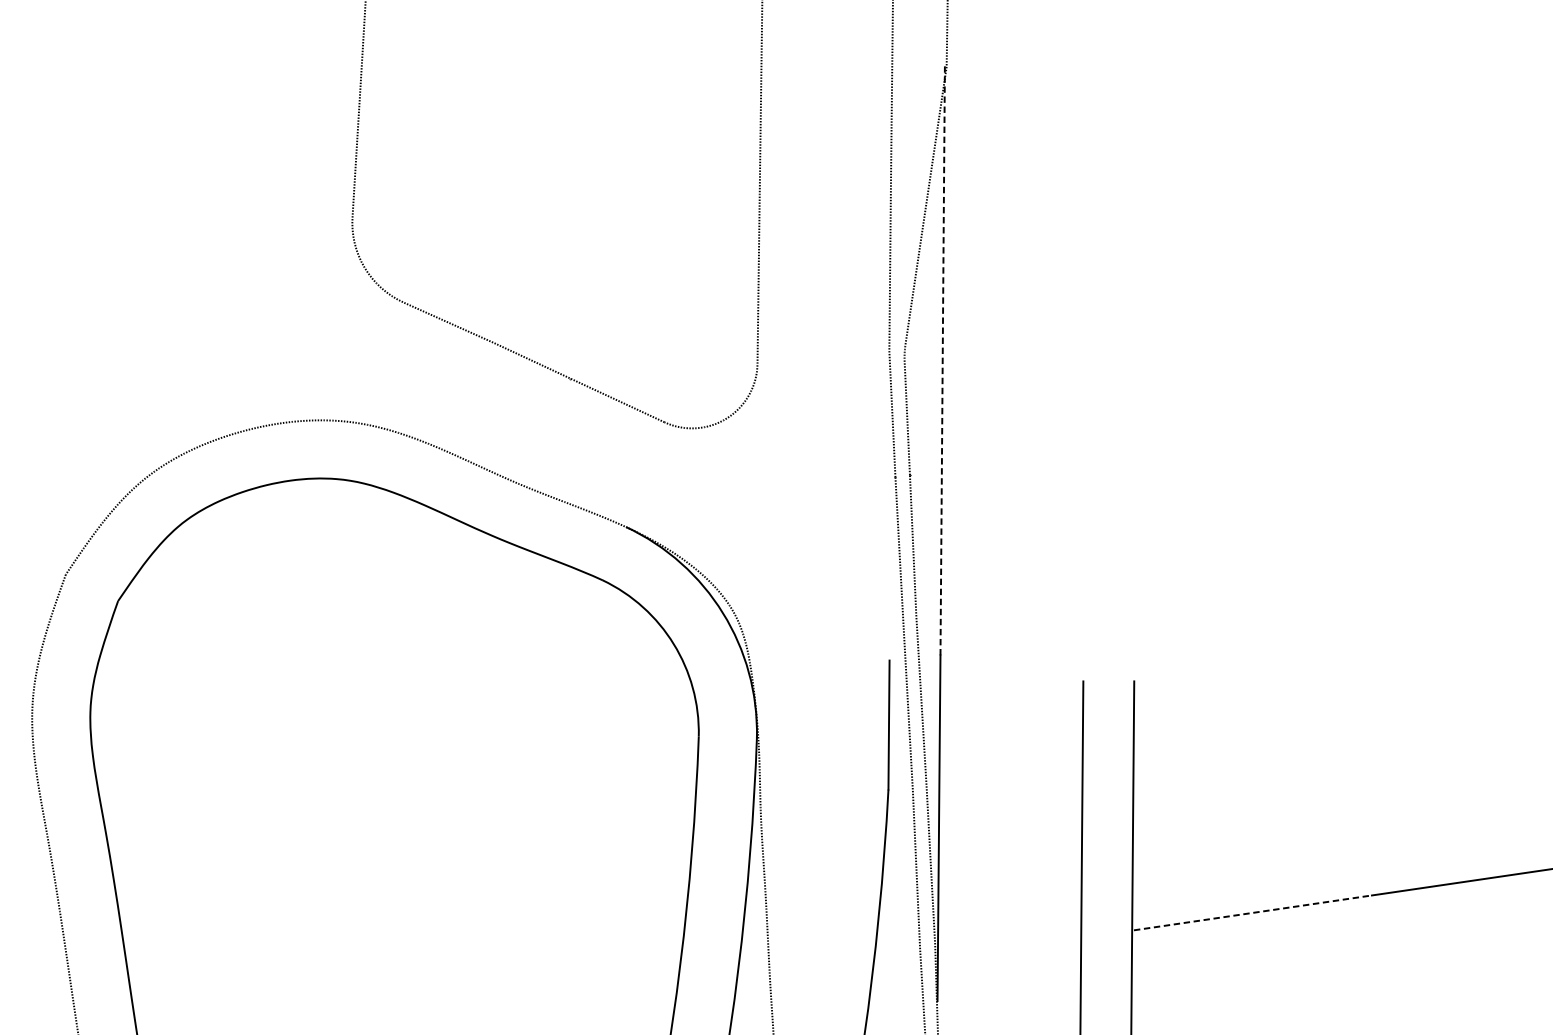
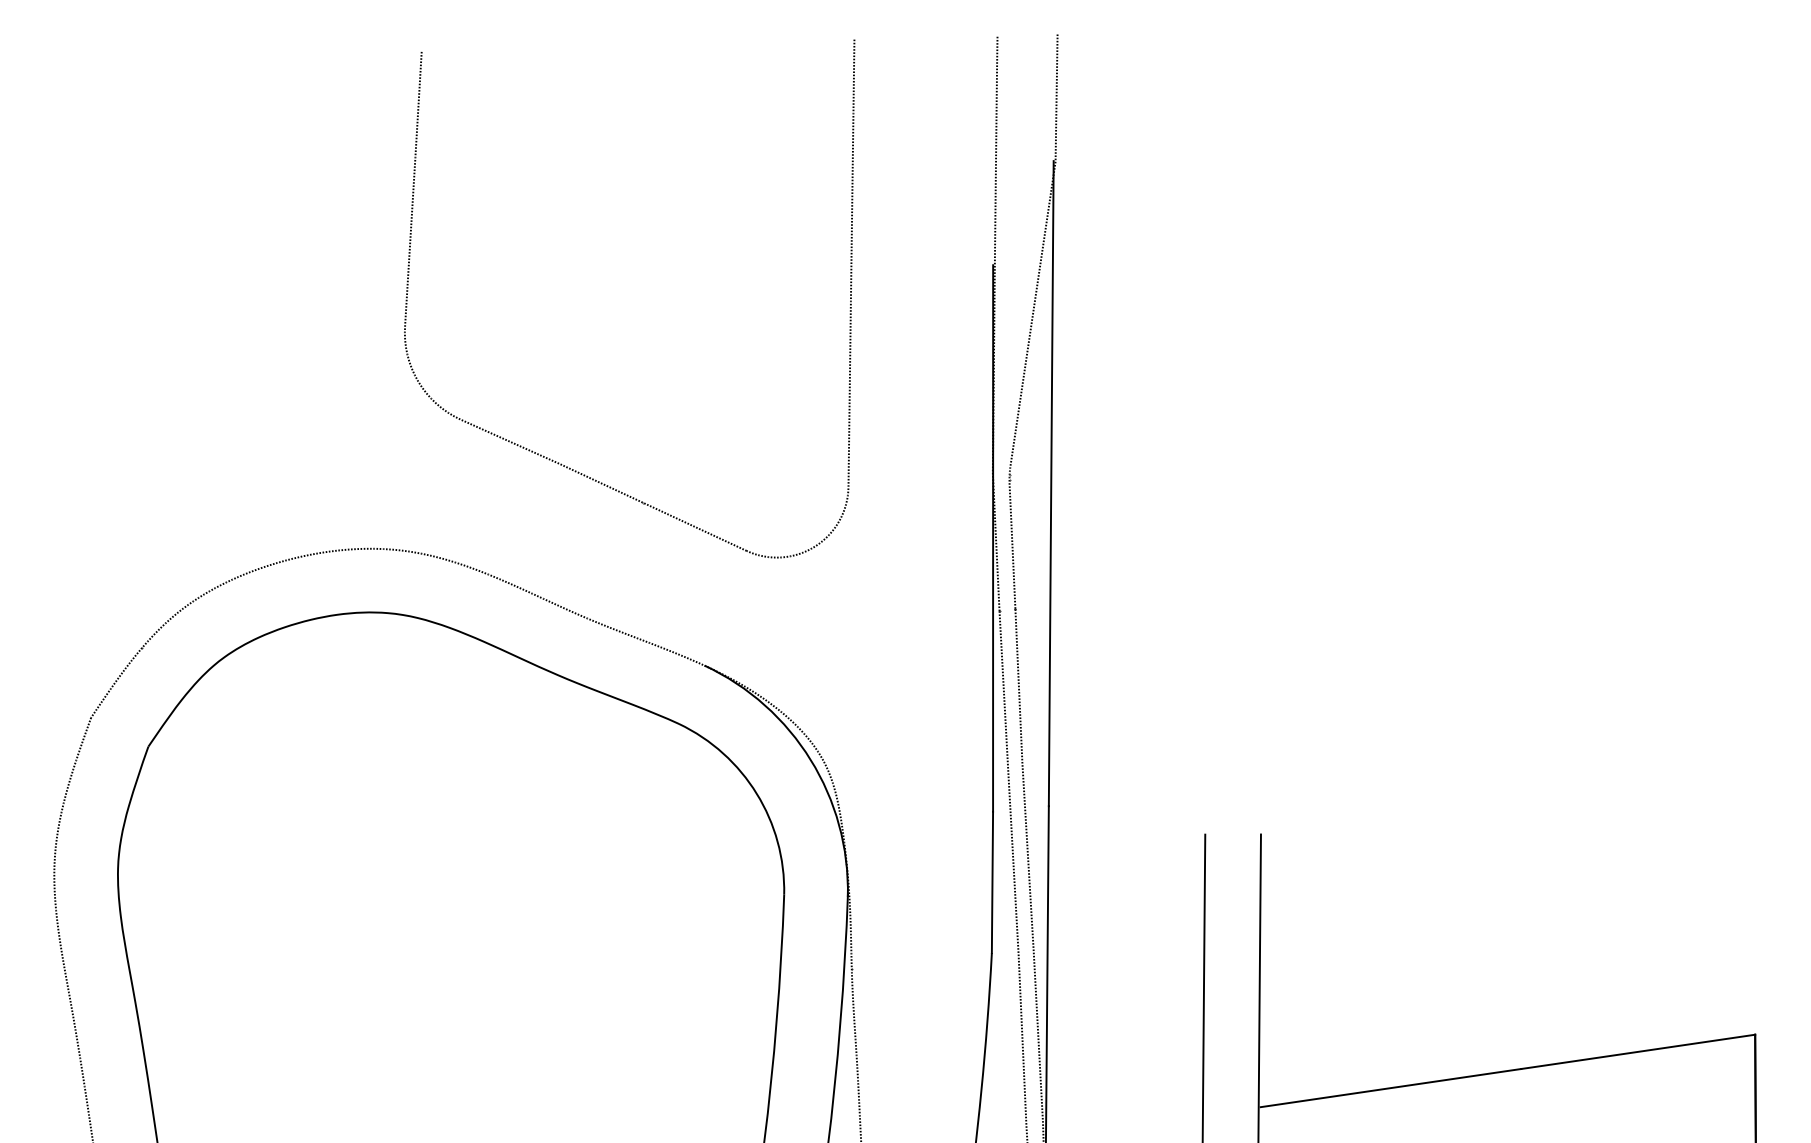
line: (942, 360) -> (1051, 483), dashed -> solid
line: (889, 410) -> (993, 538), added
line: (1252, 913) -> (1390, 1088), dashed -> solid

